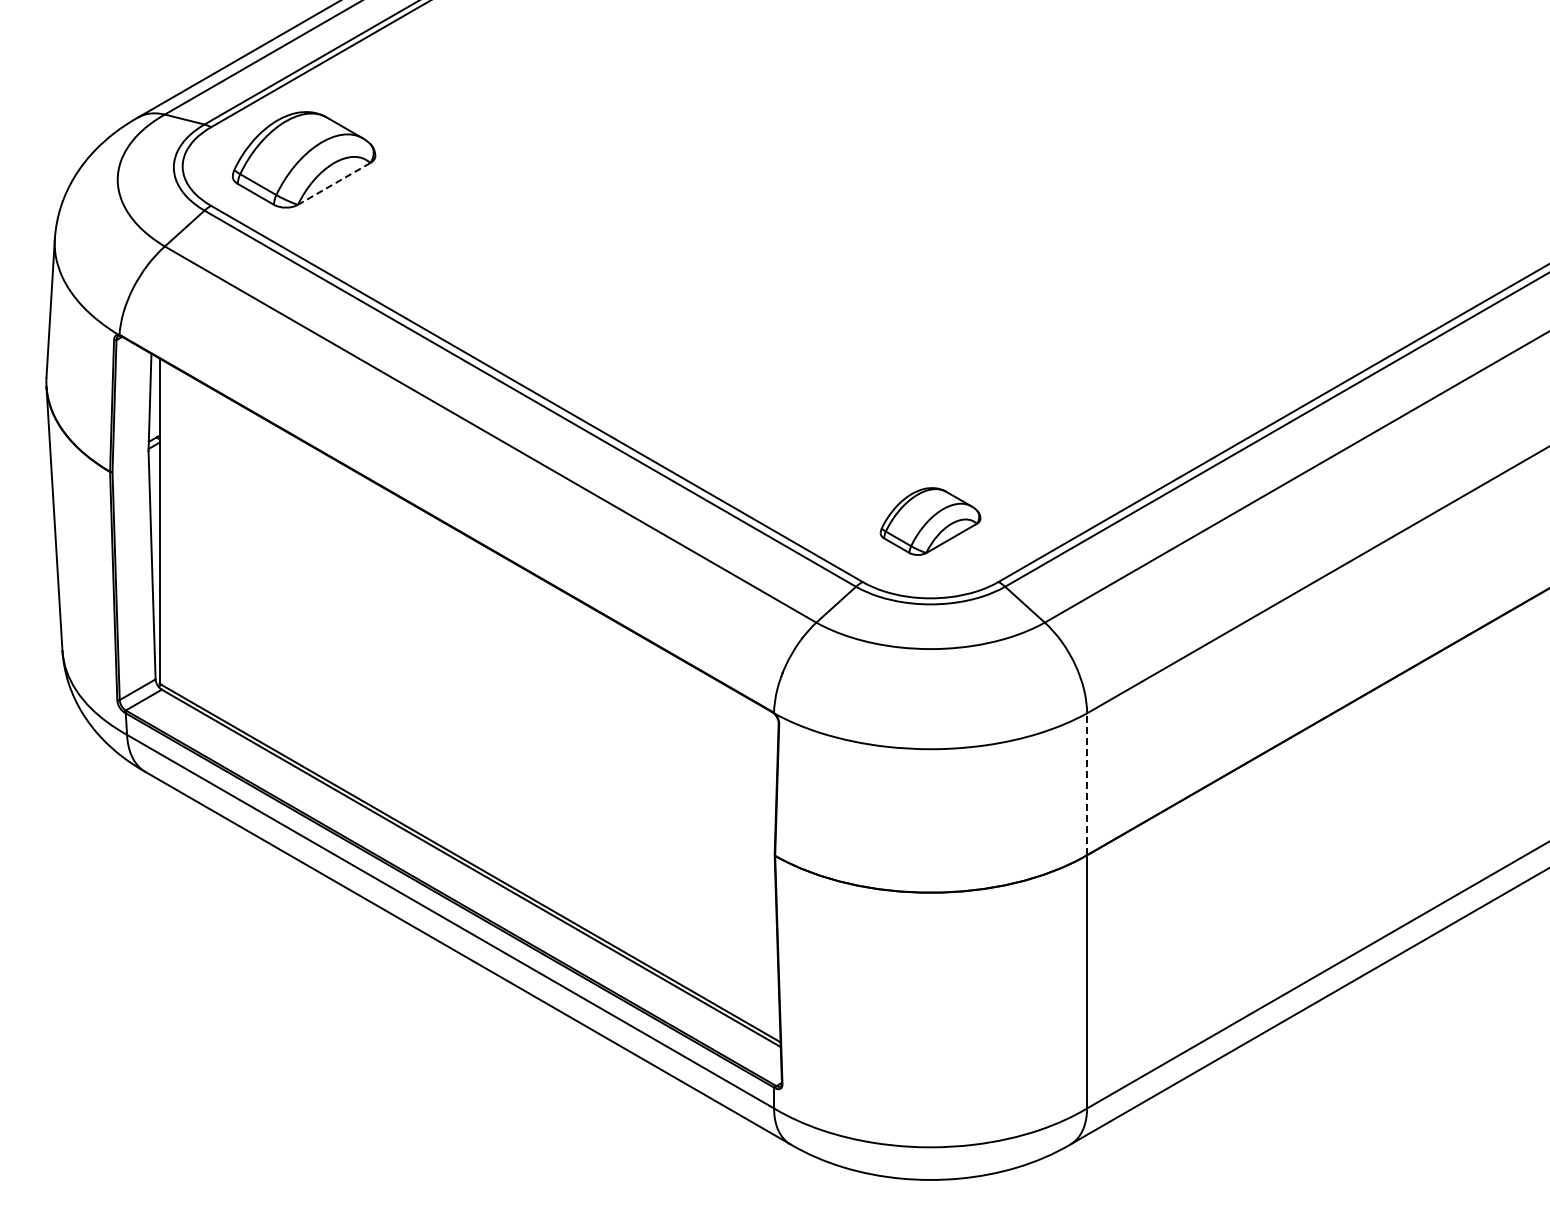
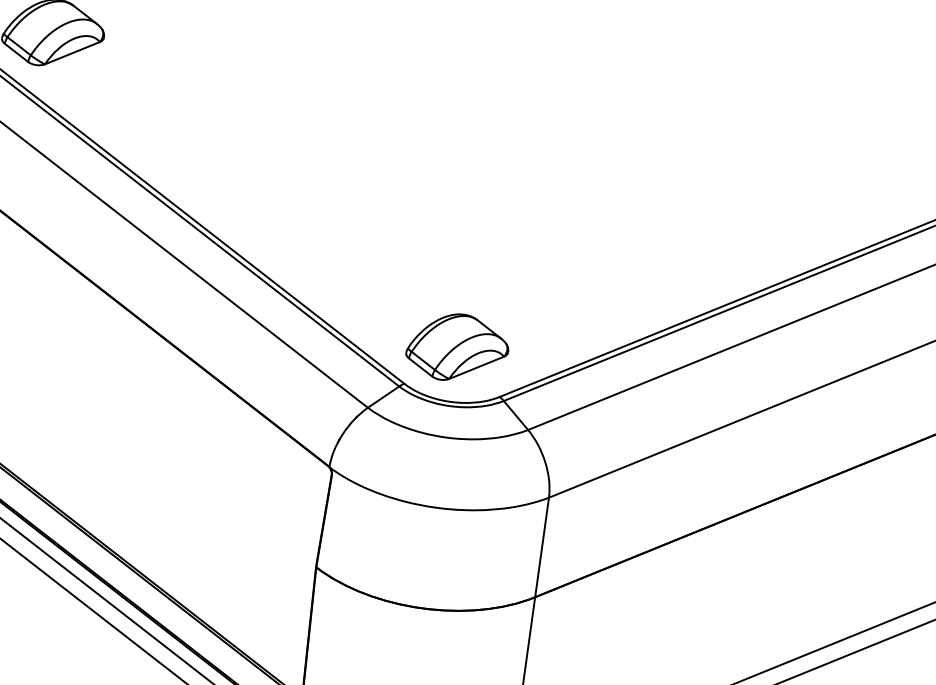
line: (334, 183) -> (72, 52), dashed -> solid
part: (930, 521) -> (457, 347), size x1.43
line: (1087, 784) -> (542, 547), dashed -> solid

